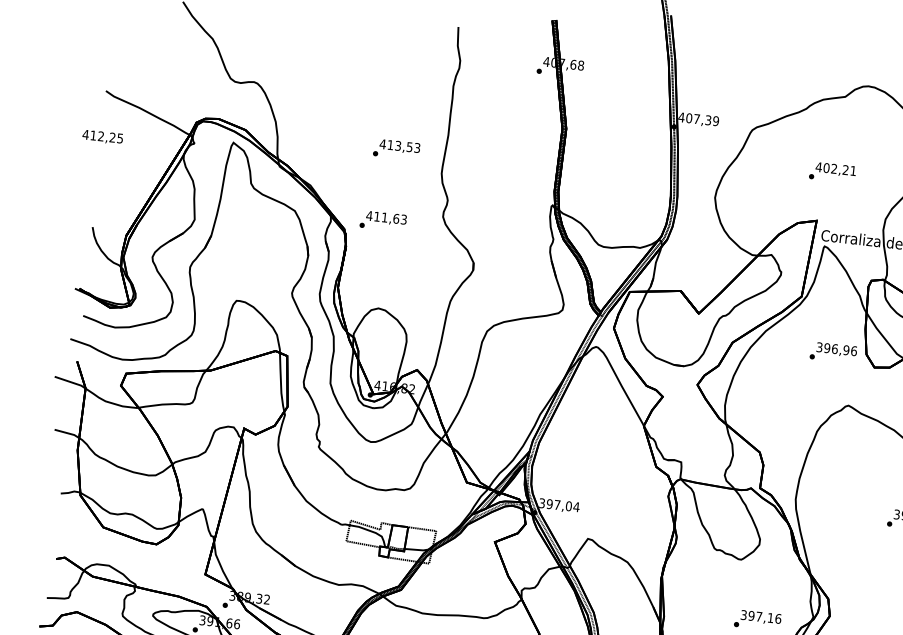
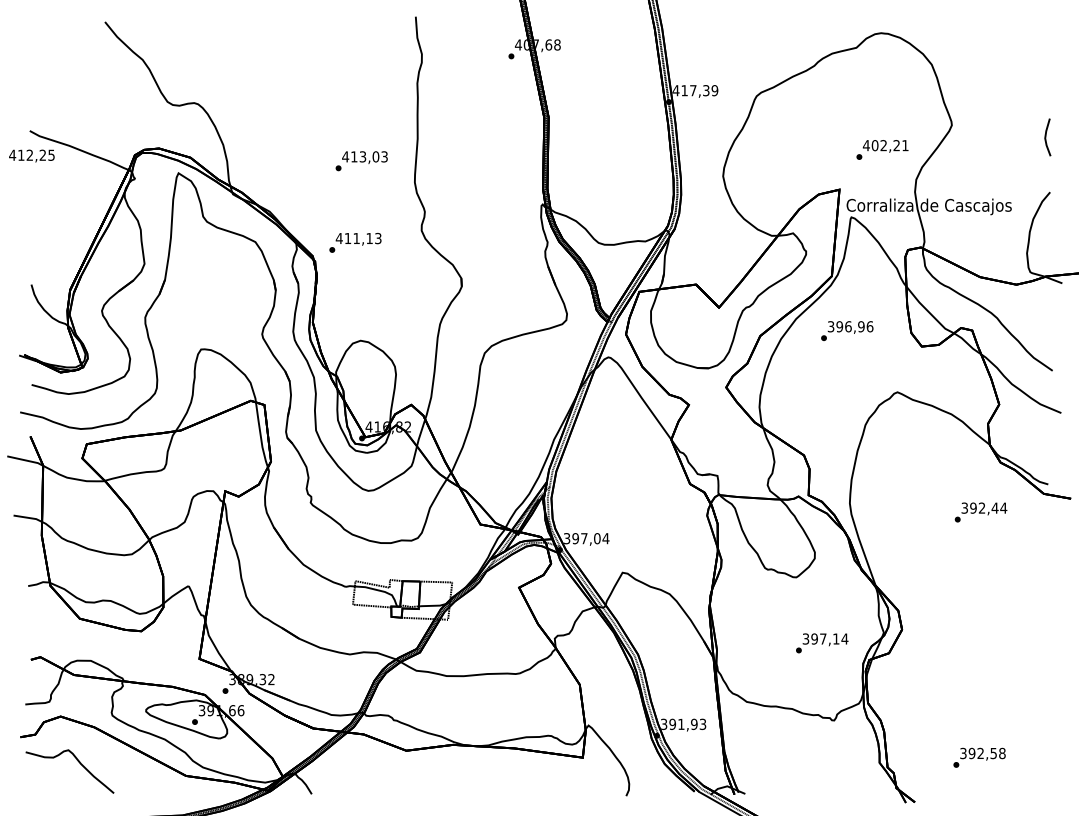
text: (689, 118) -> (684, 90), 407,39 -> 417,39
text: (102, 136) -> (31, 155), moved
text: (409, 146) -> (375, 156), 413,53 -> 413,03
text: (832, 172) -> (882, 149), moved
text: (396, 218) -> (369, 238), 411,63 -> 411,13
text: (833, 352) -> (847, 330), moved
text: (778, 618) -> (844, 638), 397,16 -> 397,14

